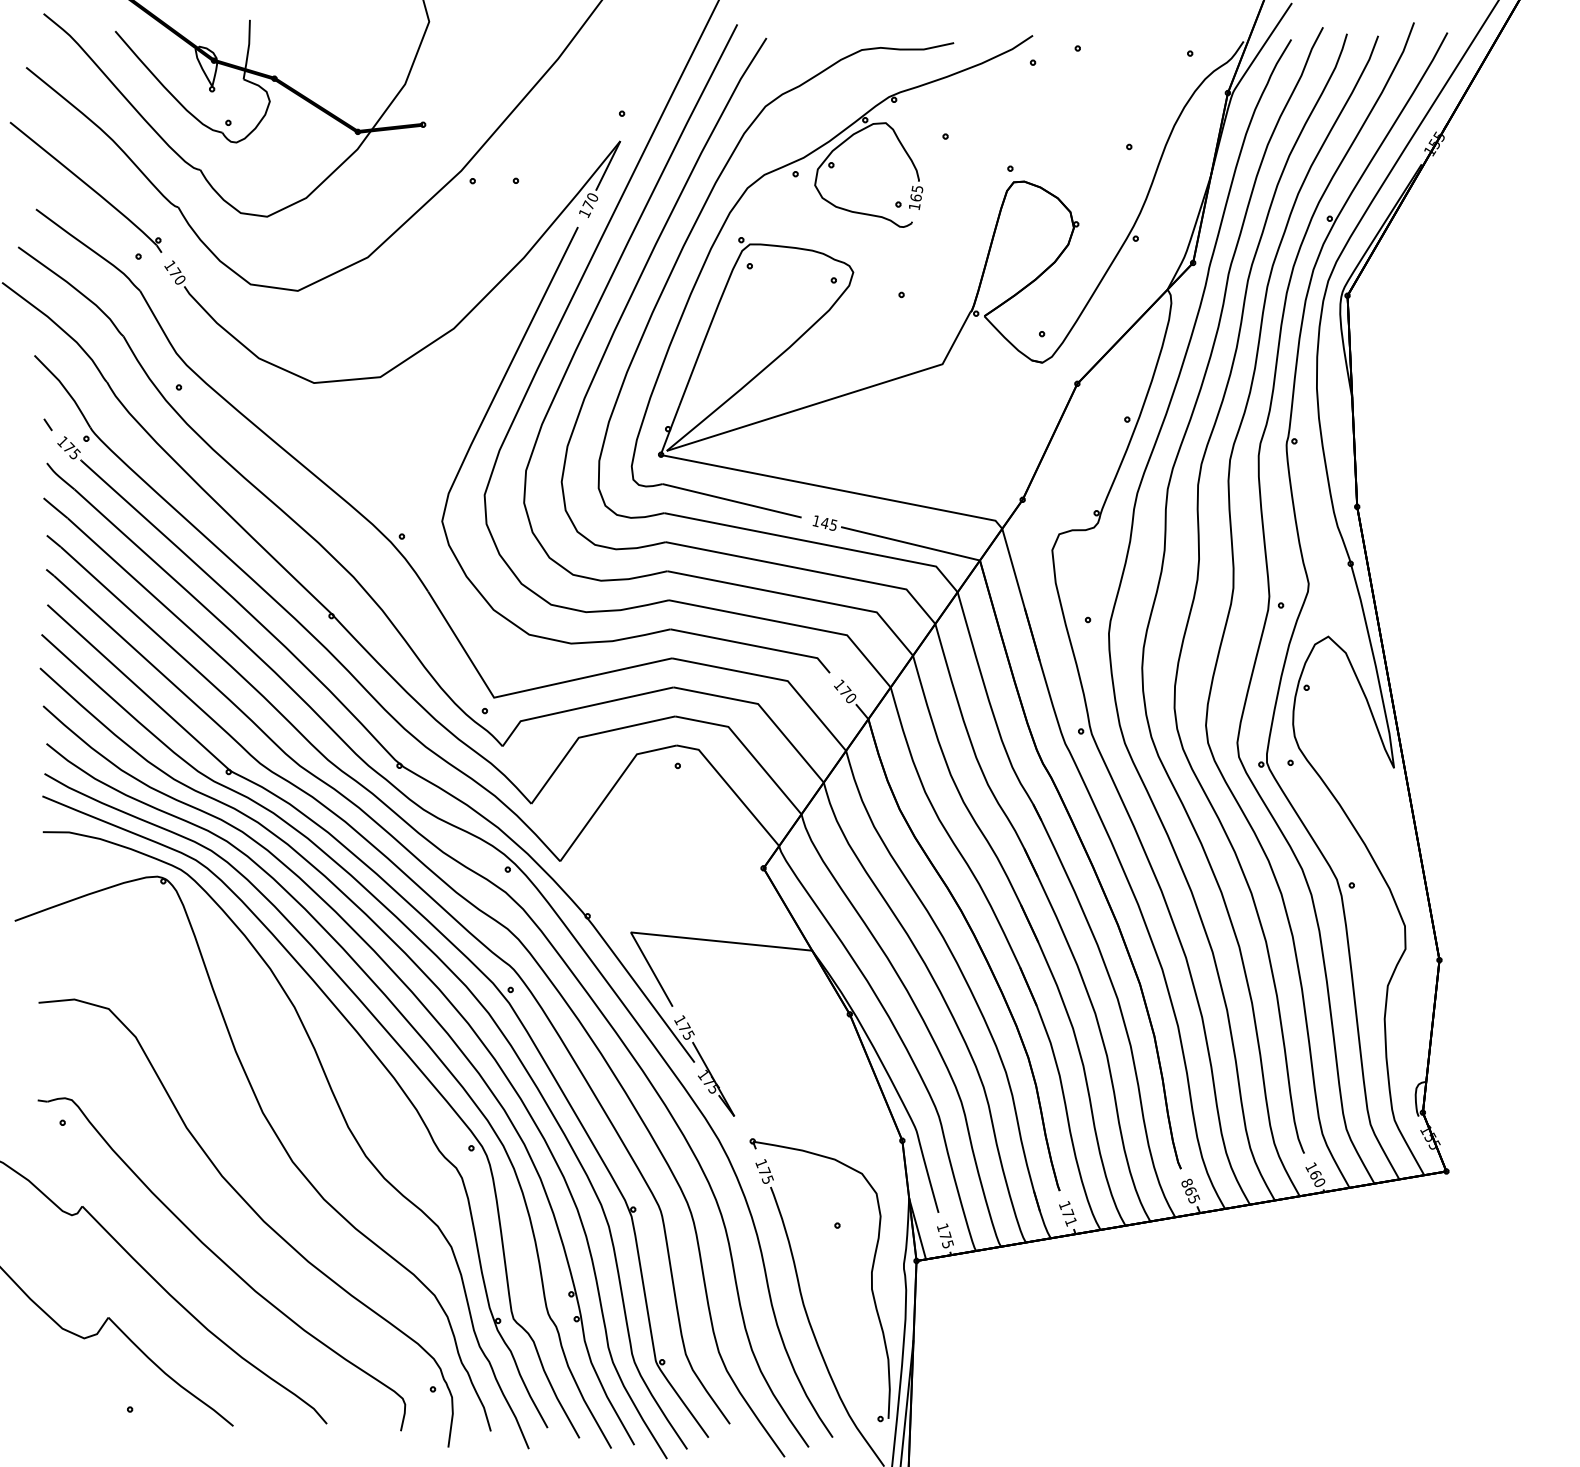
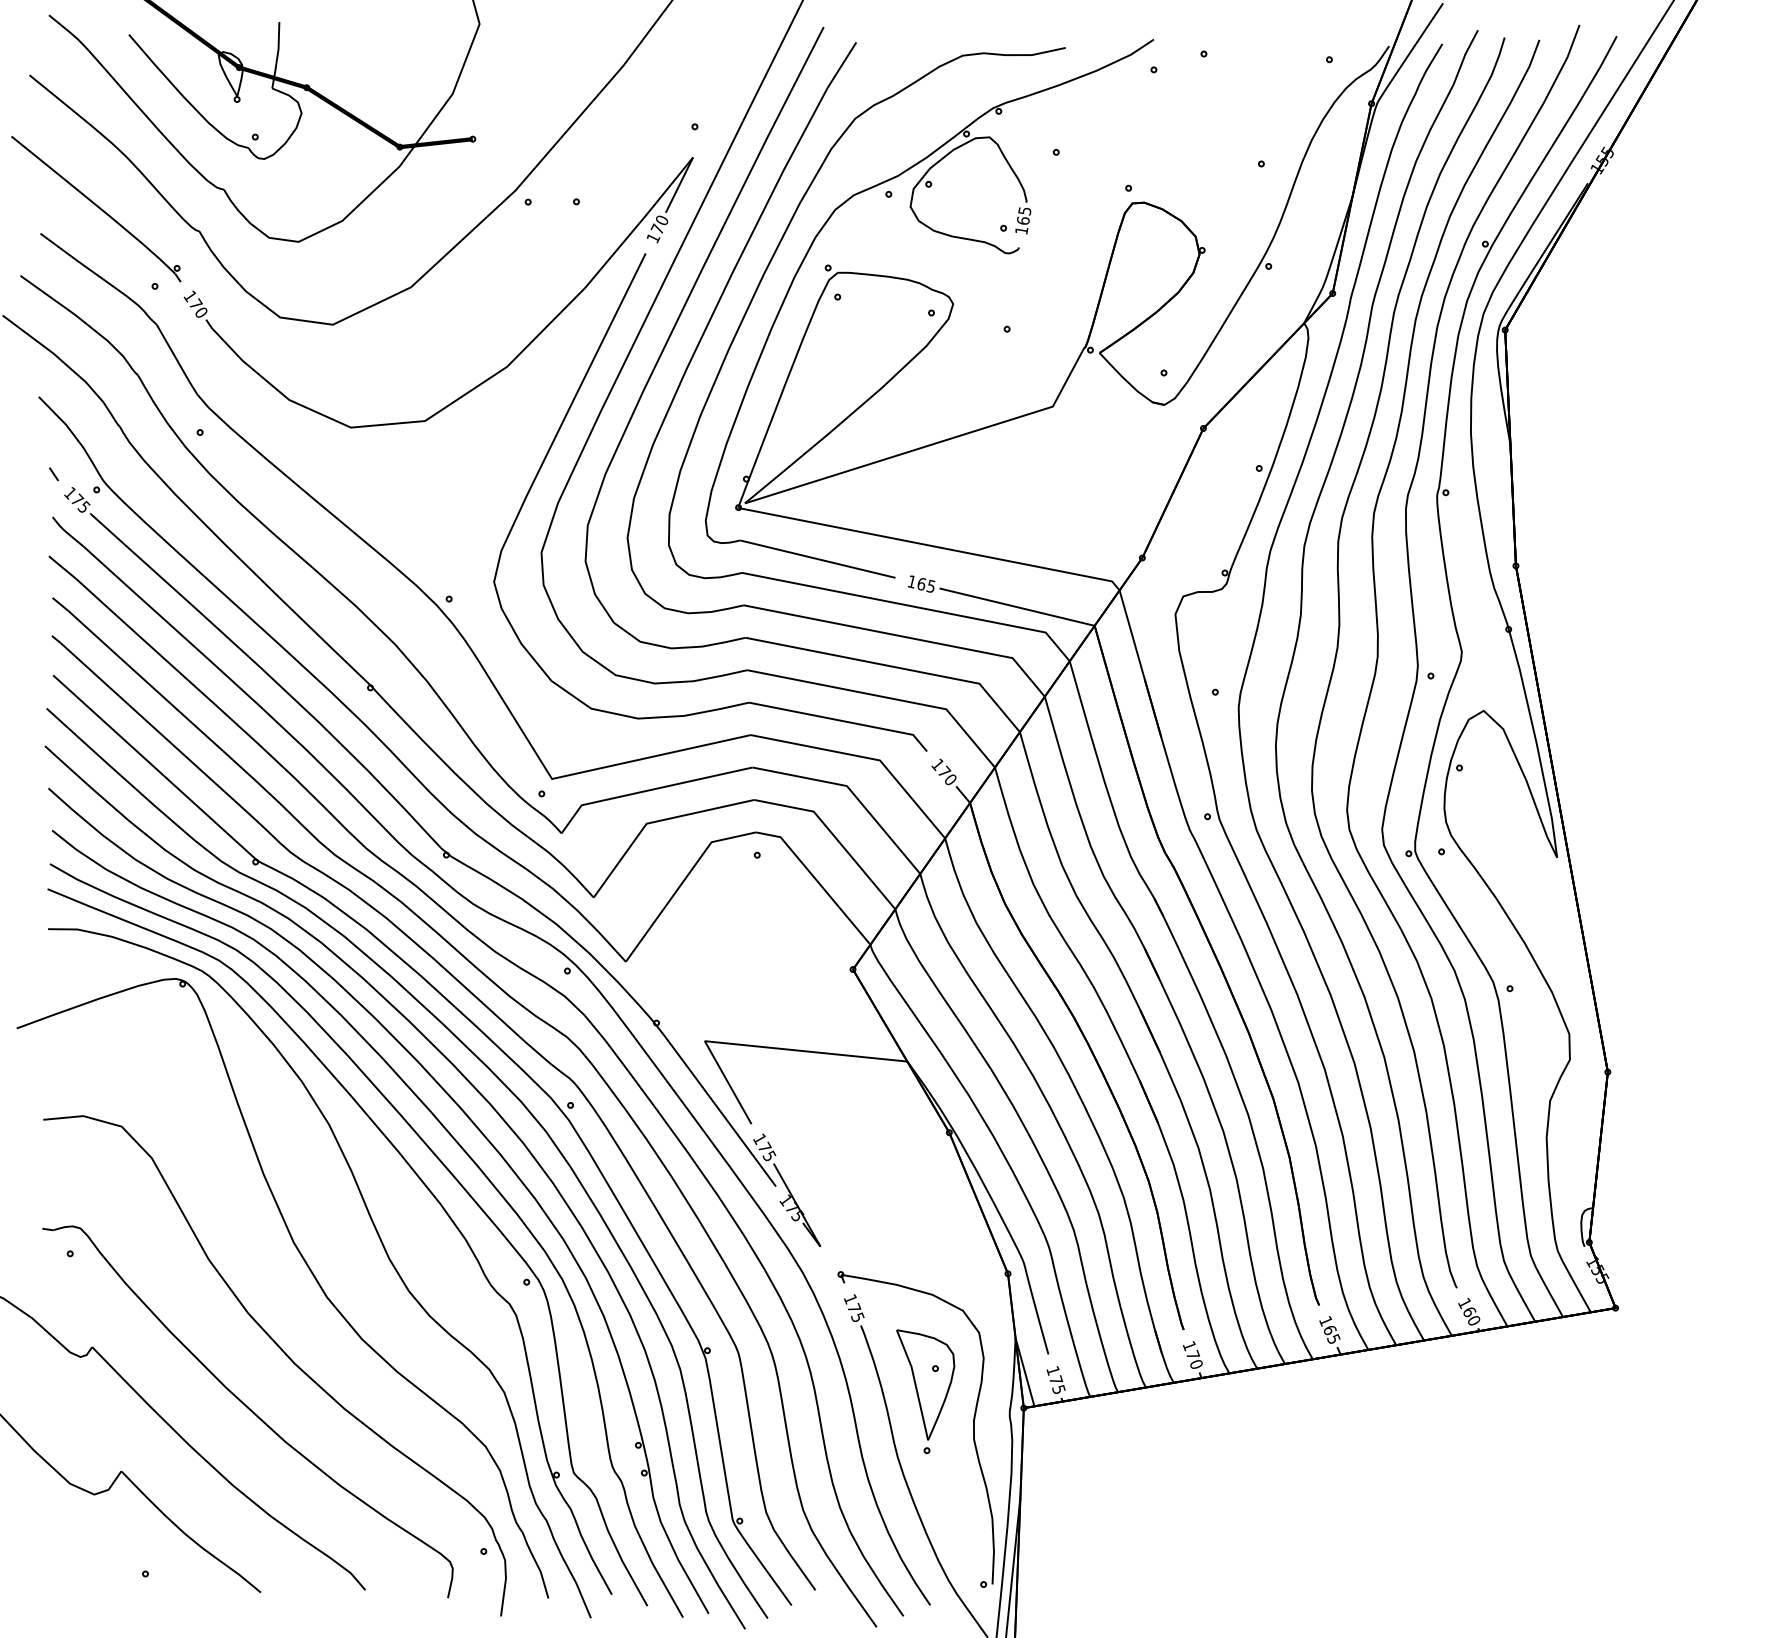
text: (824, 523) -> (921, 584), 145 -> 165
text: (1186, 1183) -> (1325, 1321), 865 -> 165
text: (1070, 1221) -> (1195, 1363), 171 -> 170
part: (828, 1246) -> (925, 1391), added

